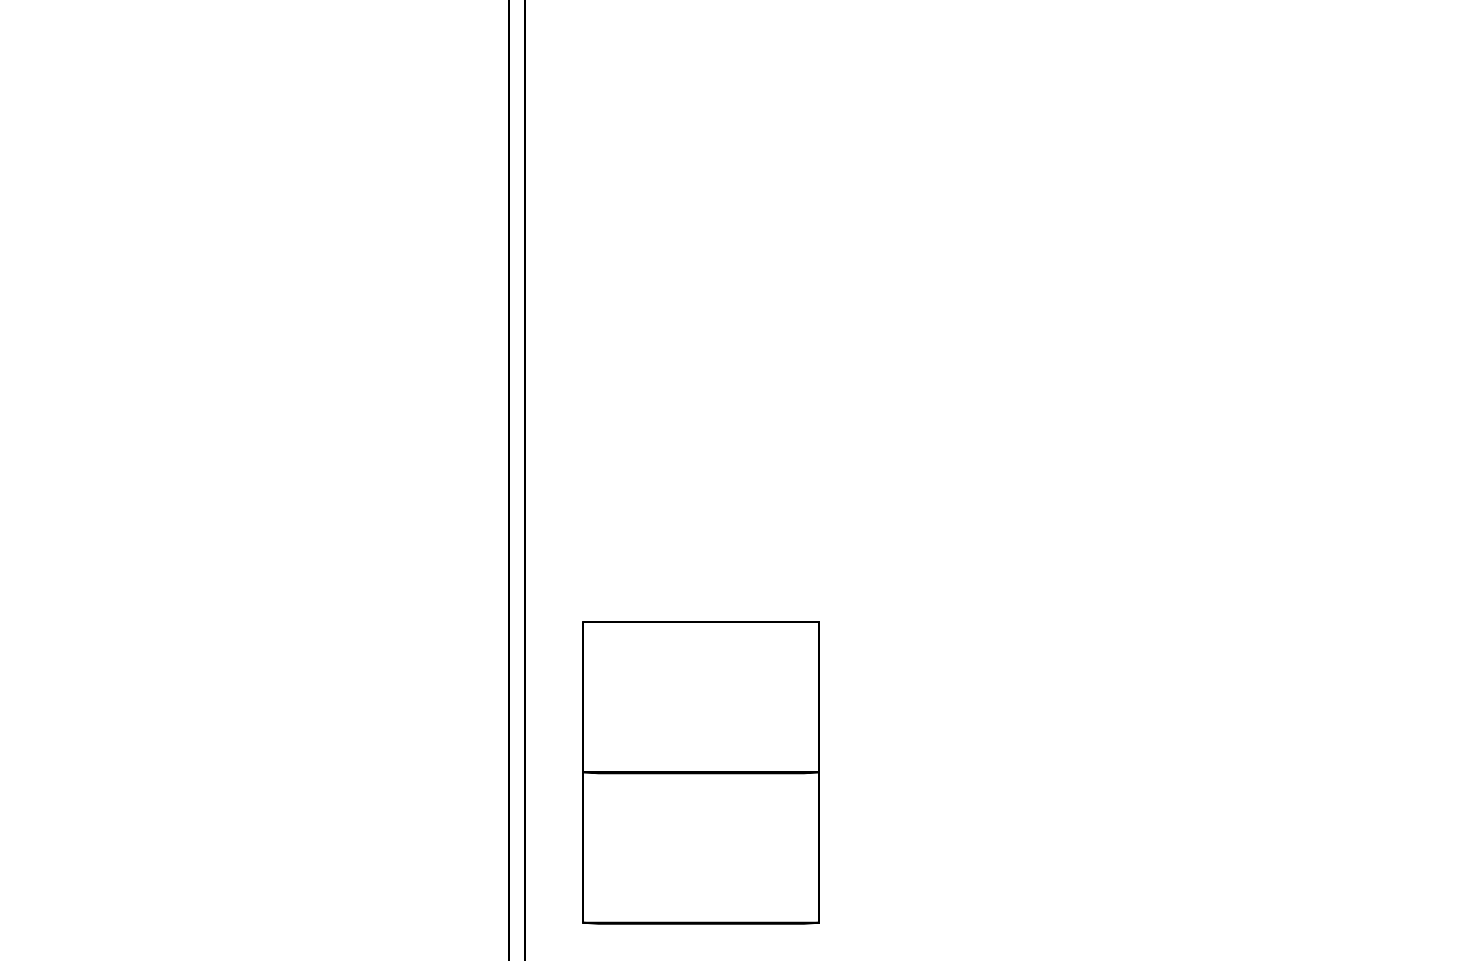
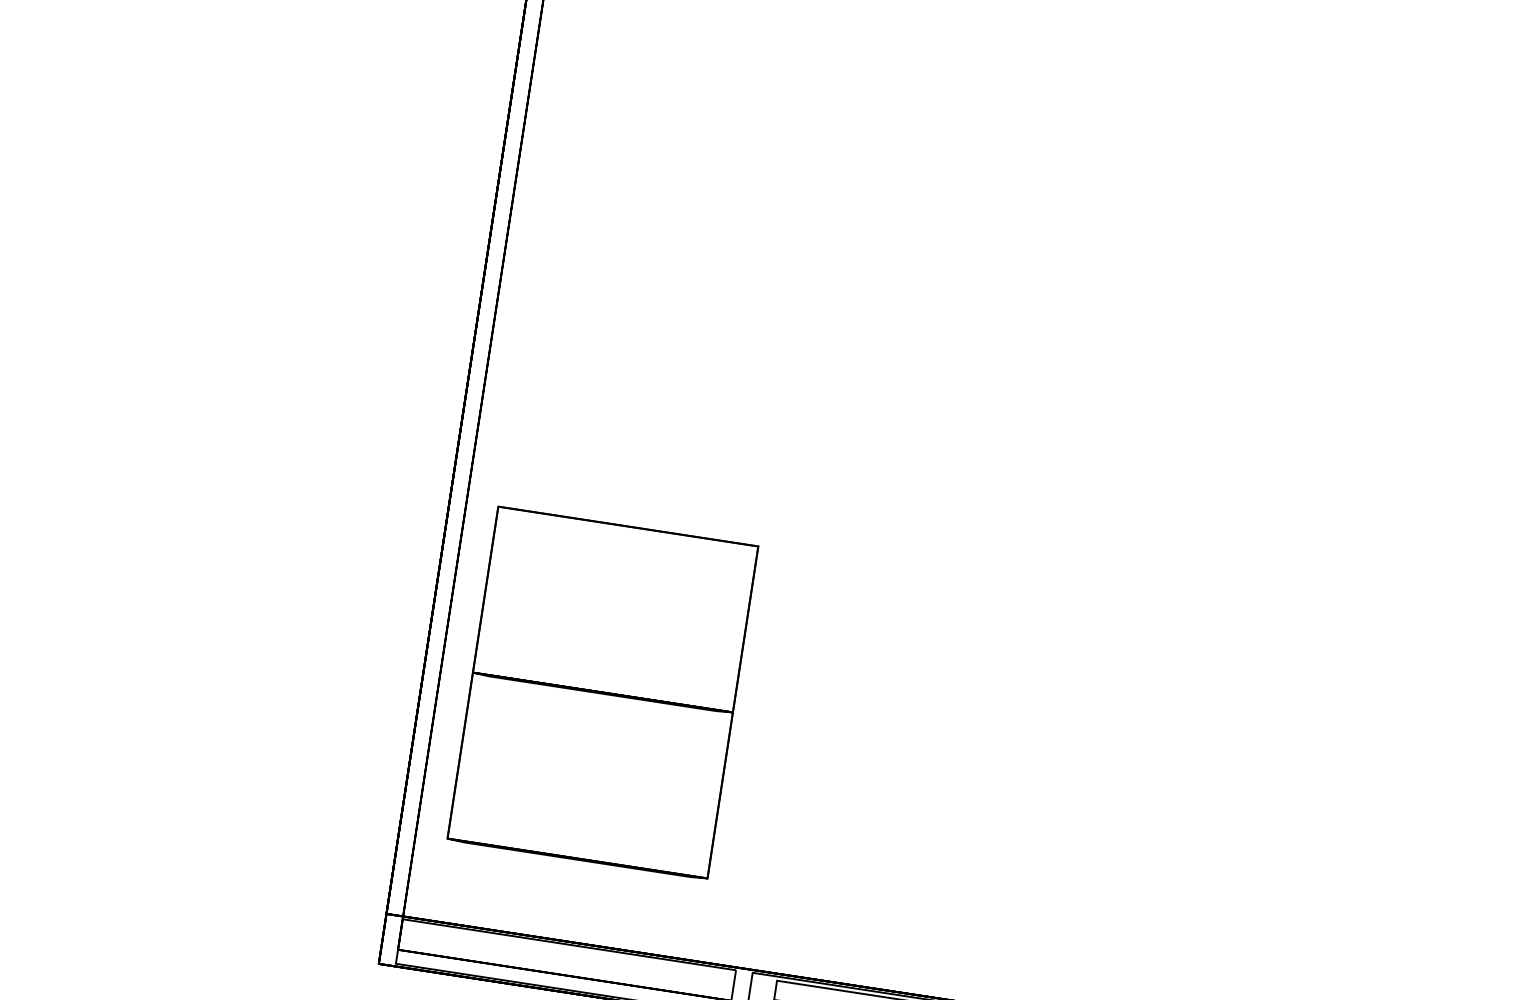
part: (700, 772) -> (602, 692), moved

